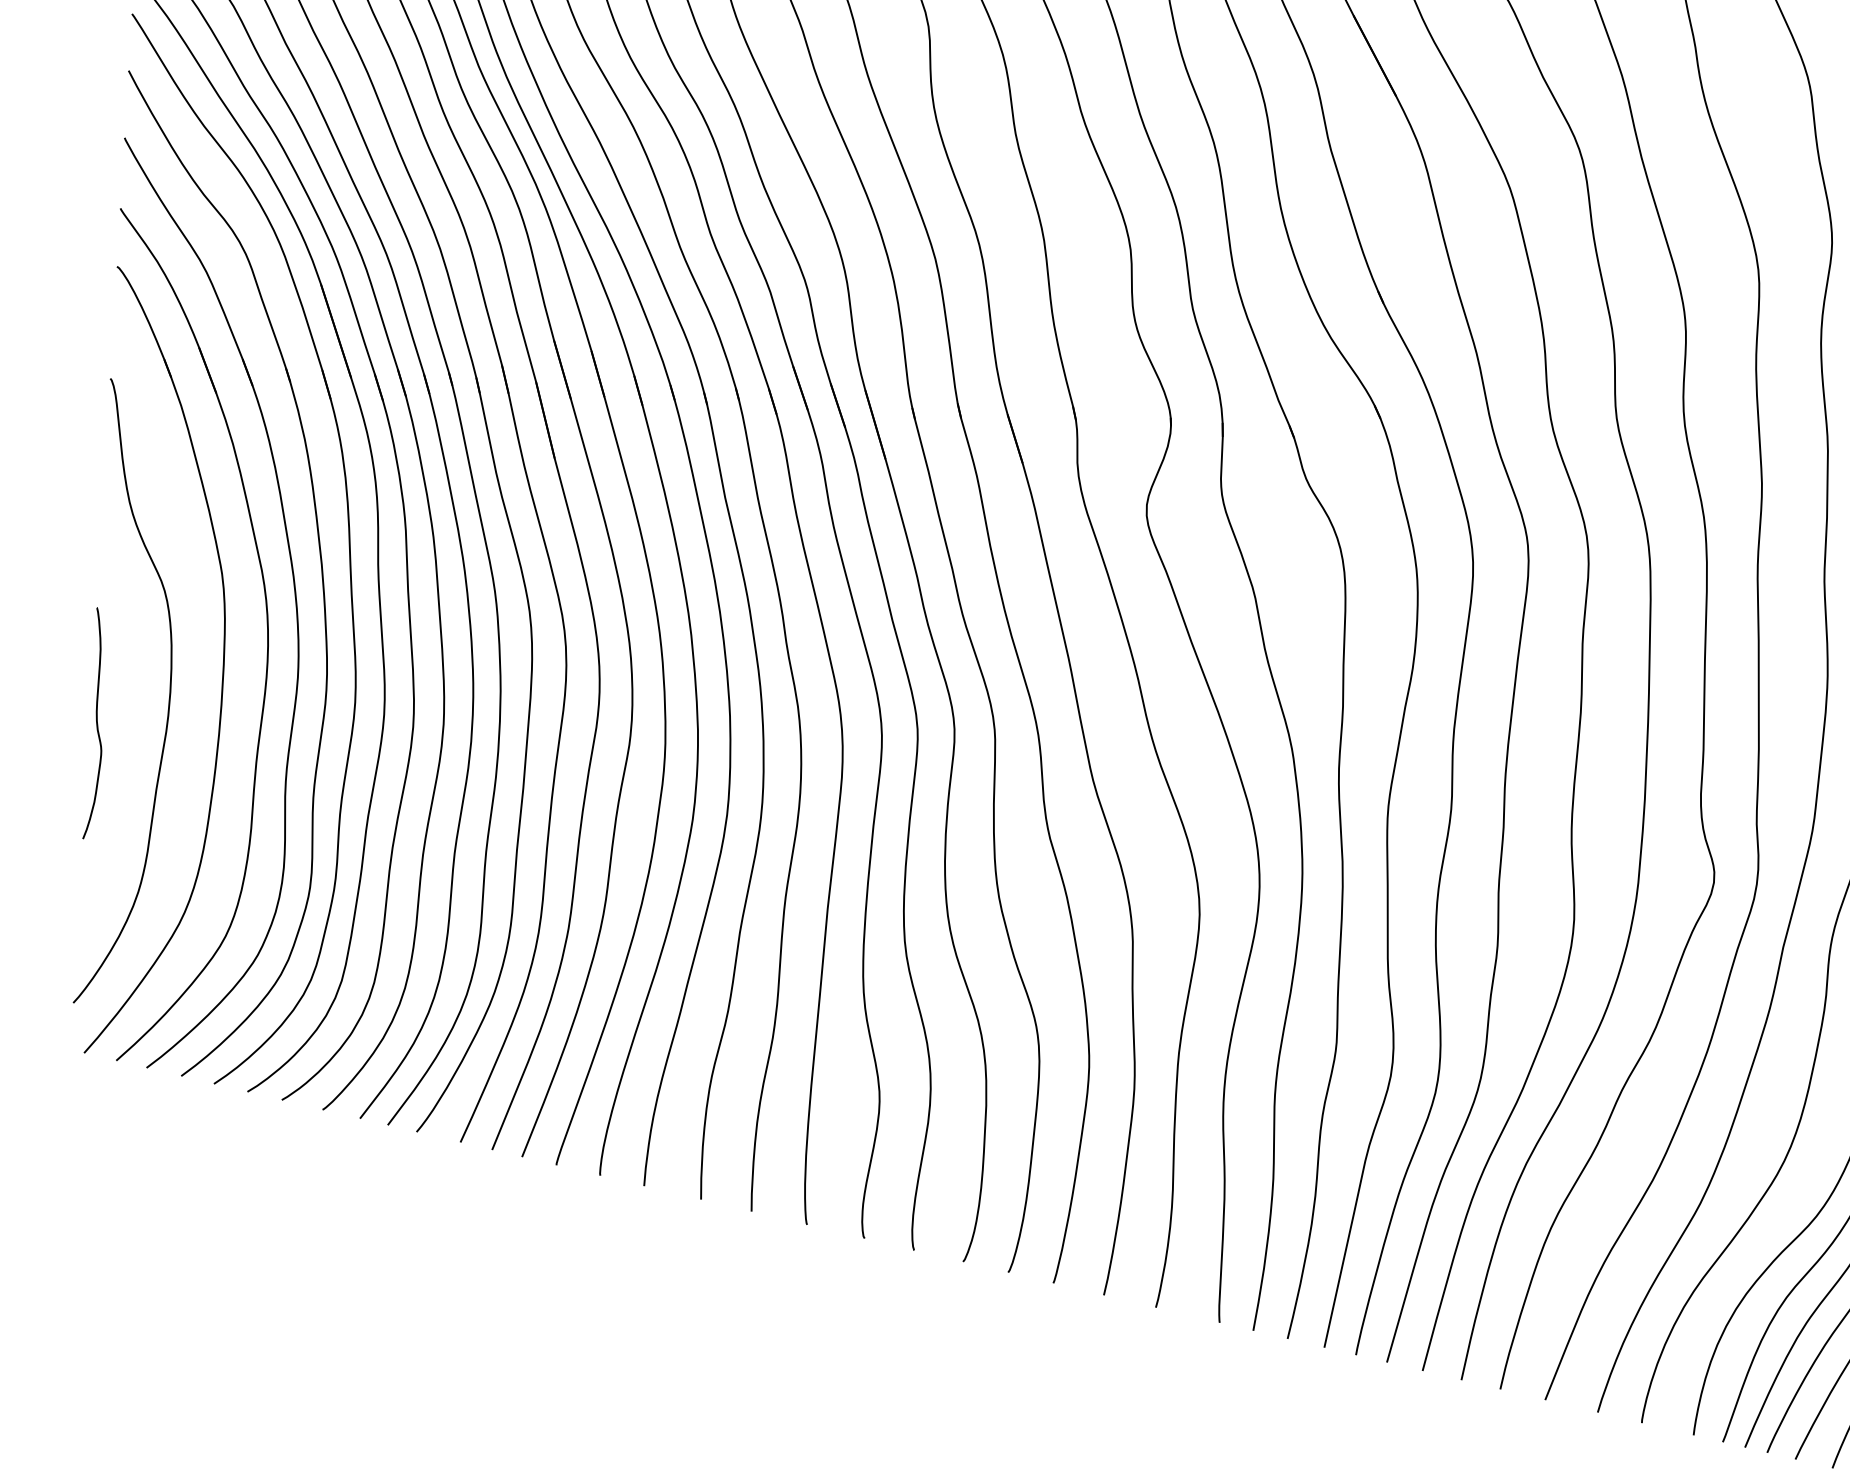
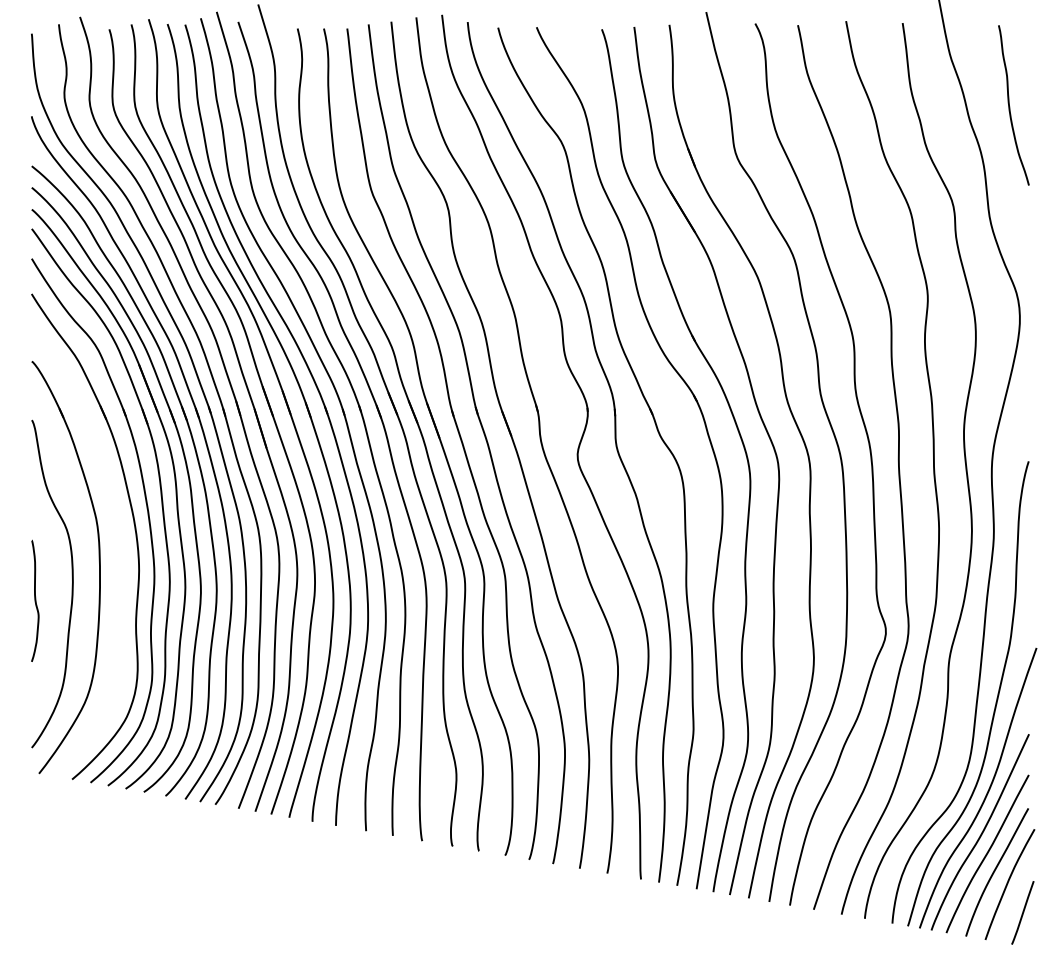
part: (265, 625) -> (120, 544), removed

